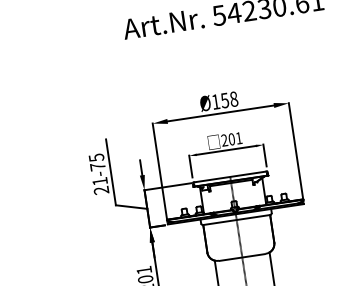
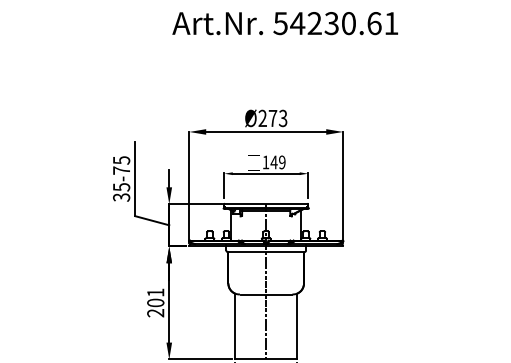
text: (224, 100) -> (272, 118), Ø158 -> Ø273
text: (231, 139) -> (273, 162), 201 -> 149
text: (100, 186) -> (121, 192), 21-75 -> 35-75

